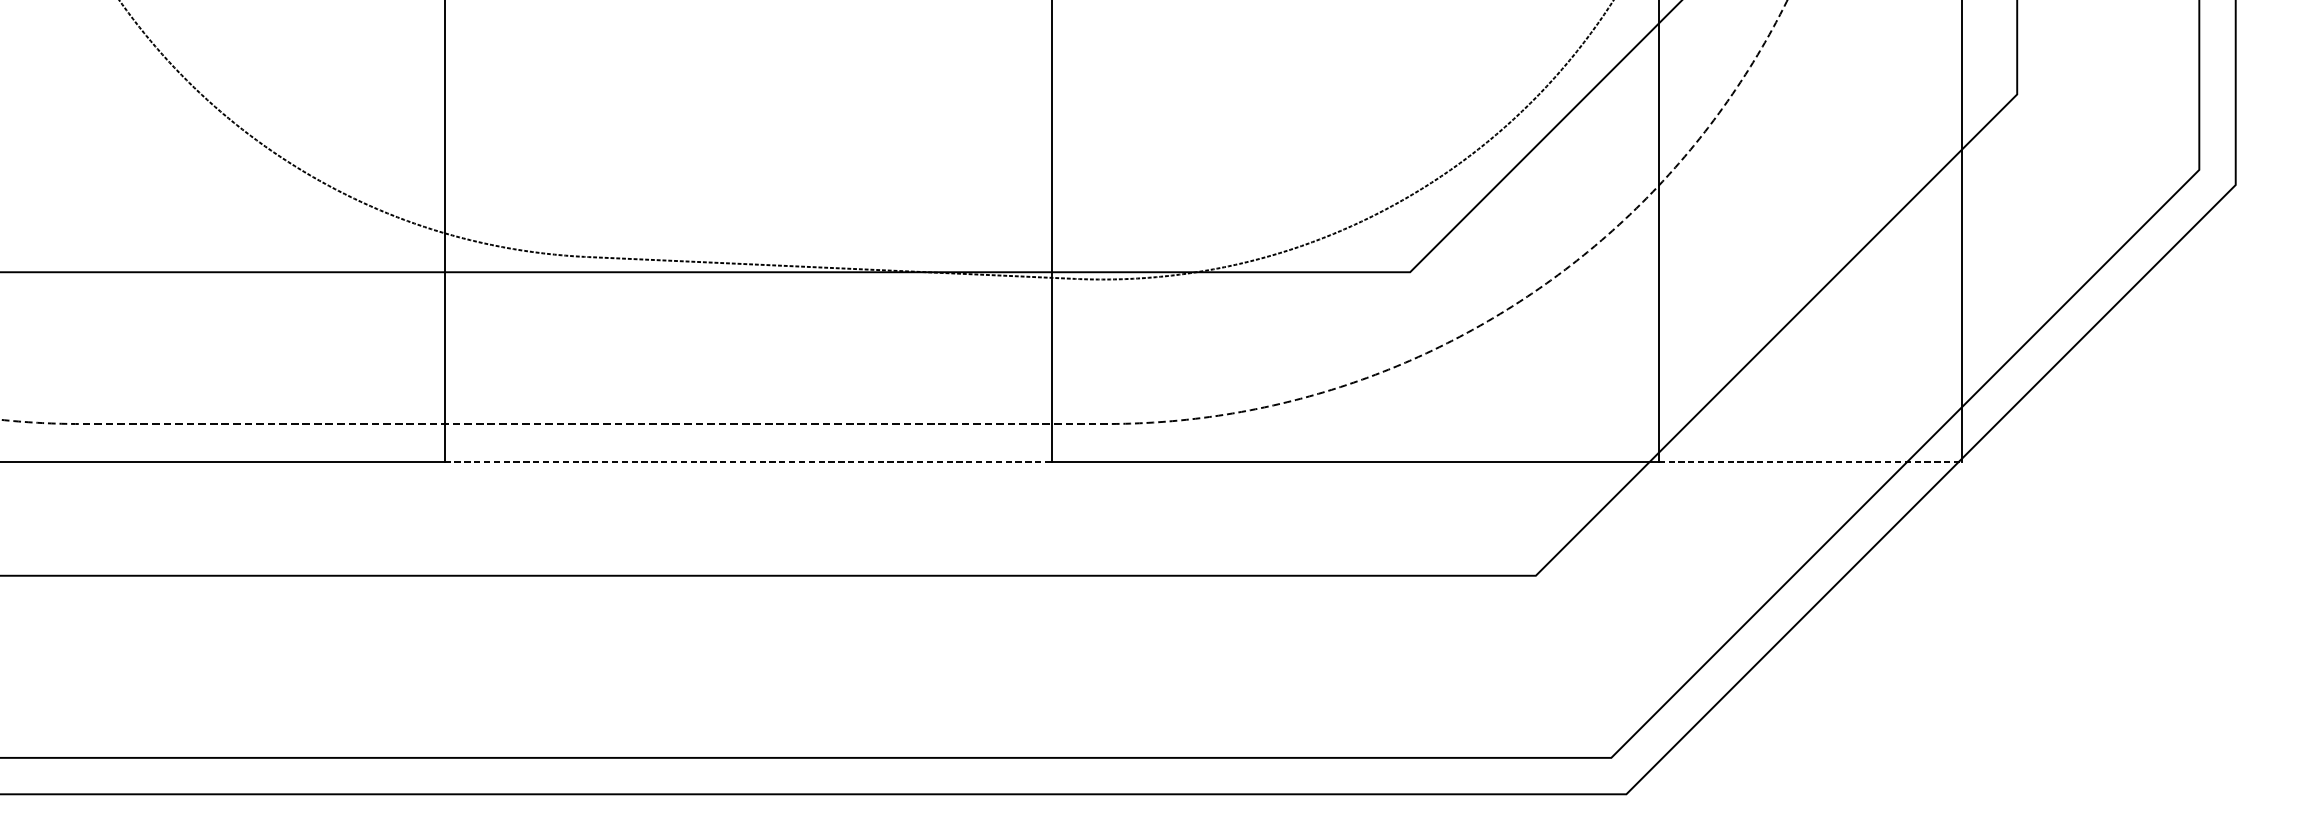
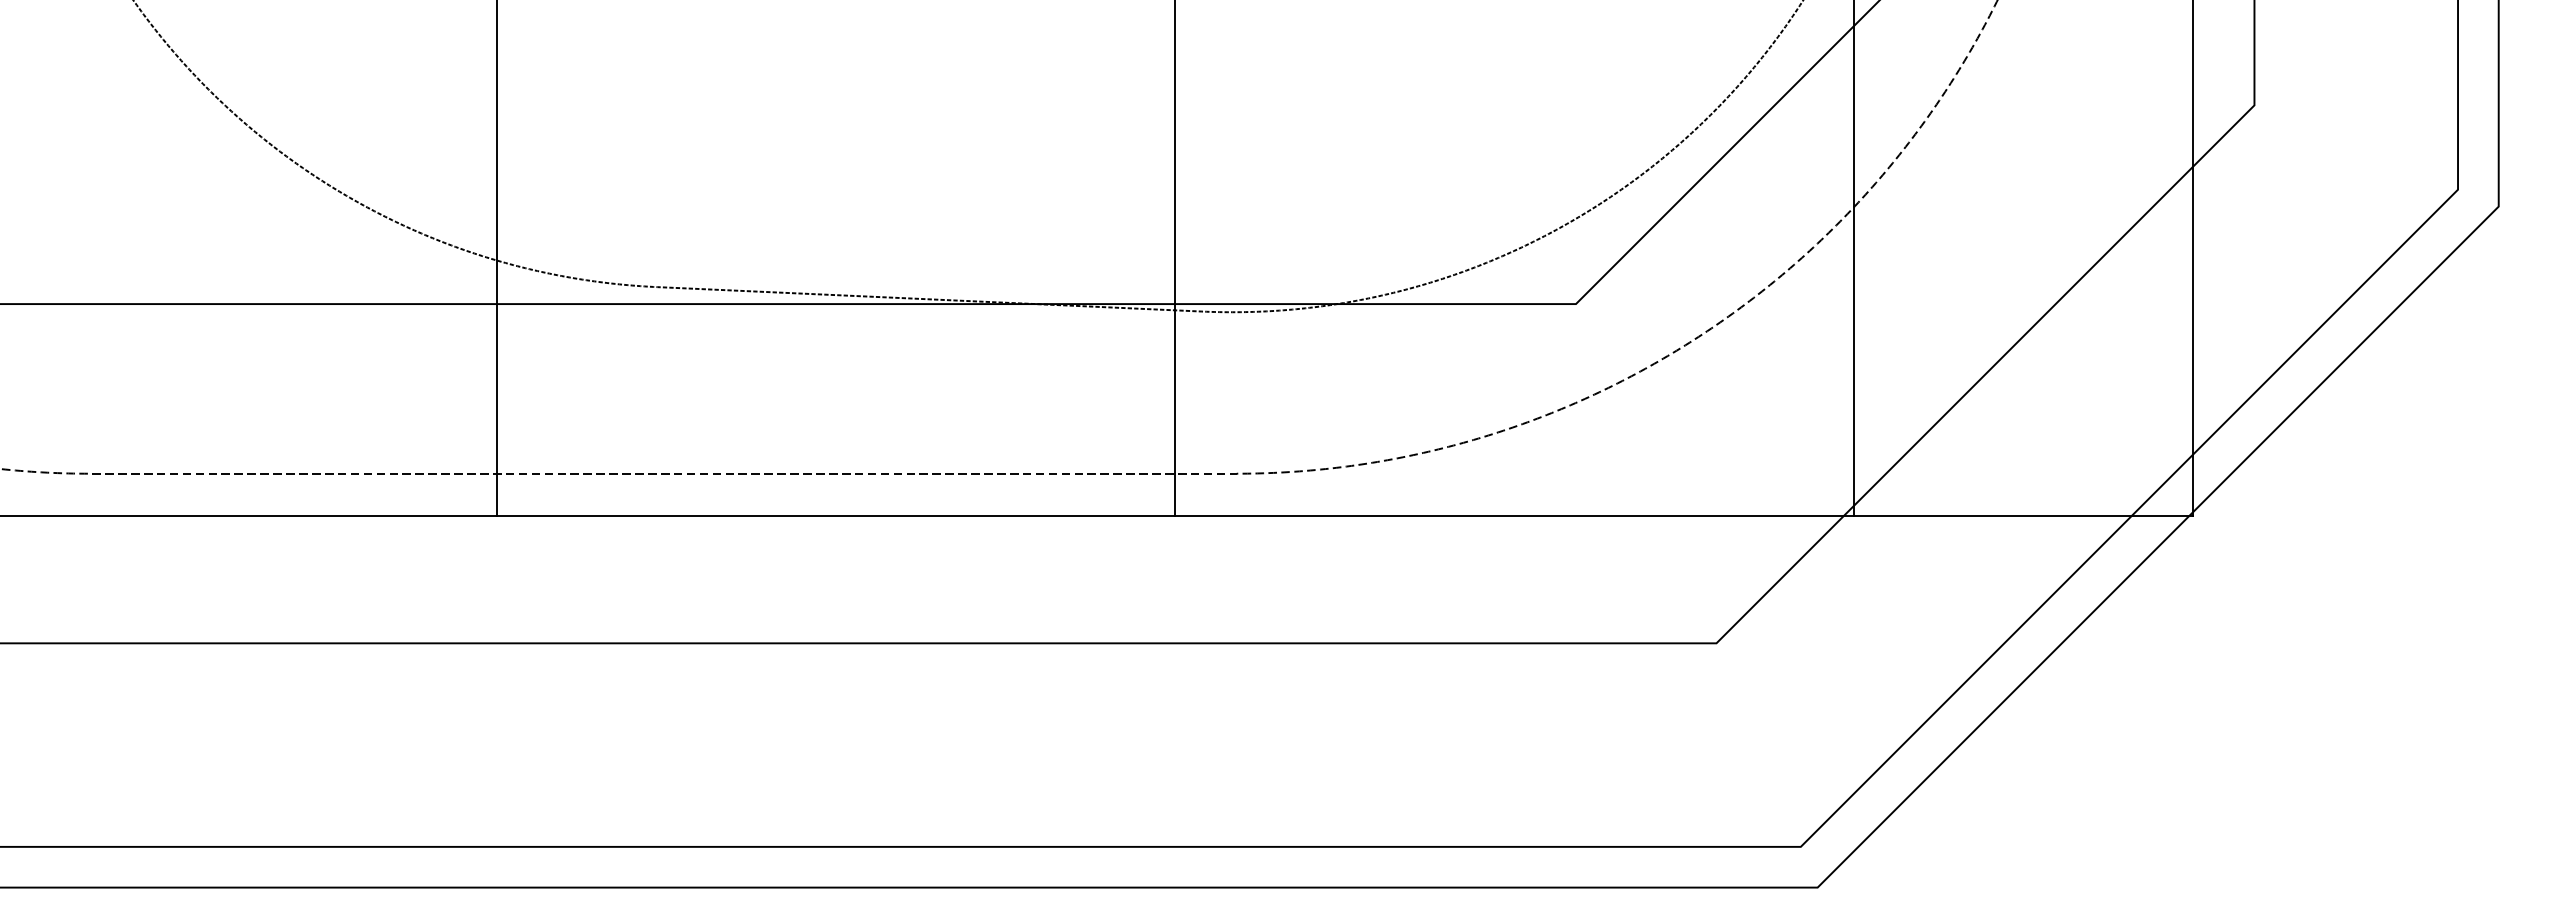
line: (748, 462) -> (836, 516), dashed -> solid
line: (1810, 462) -> (2023, 516), dashed -> solid

